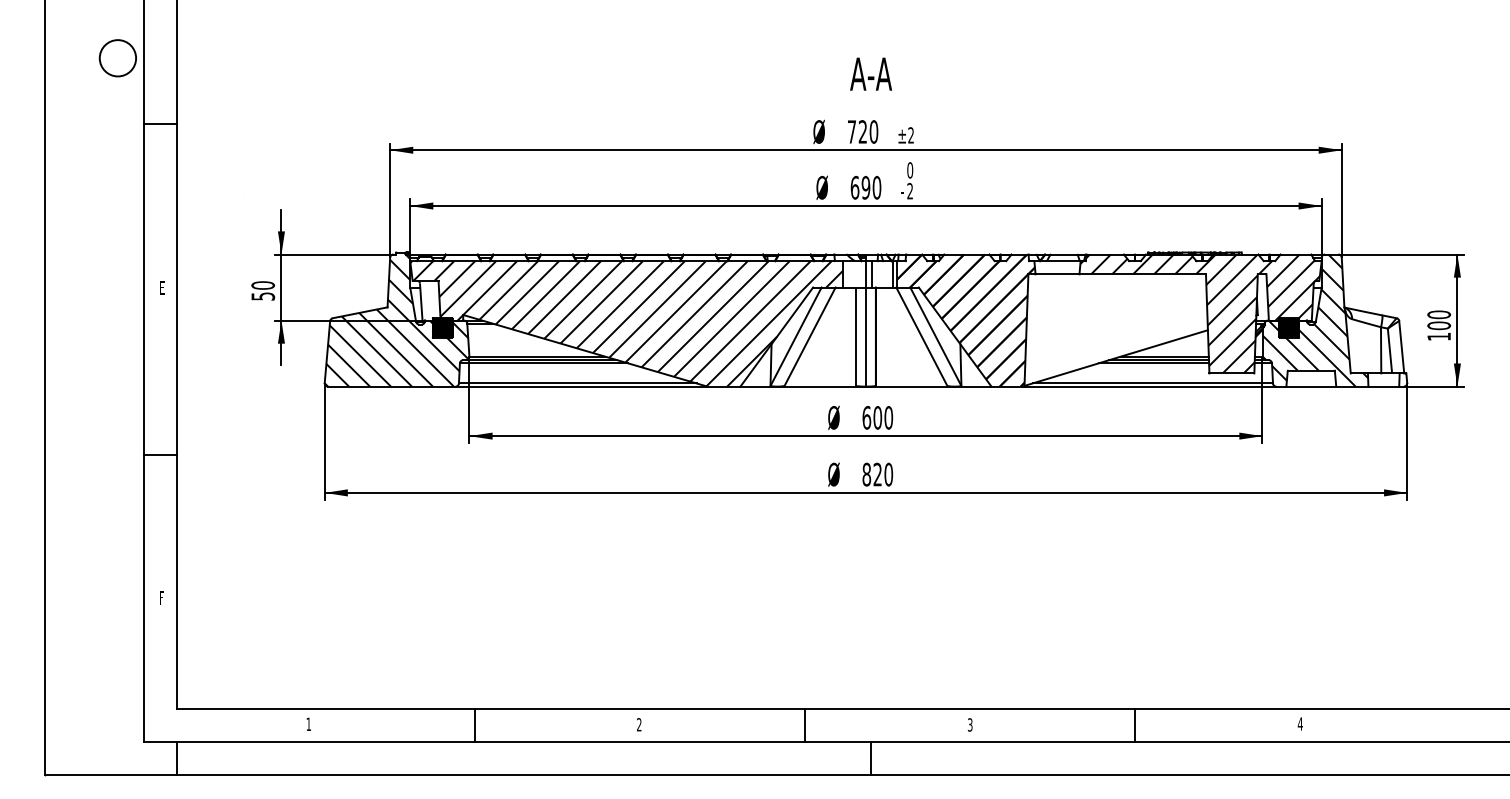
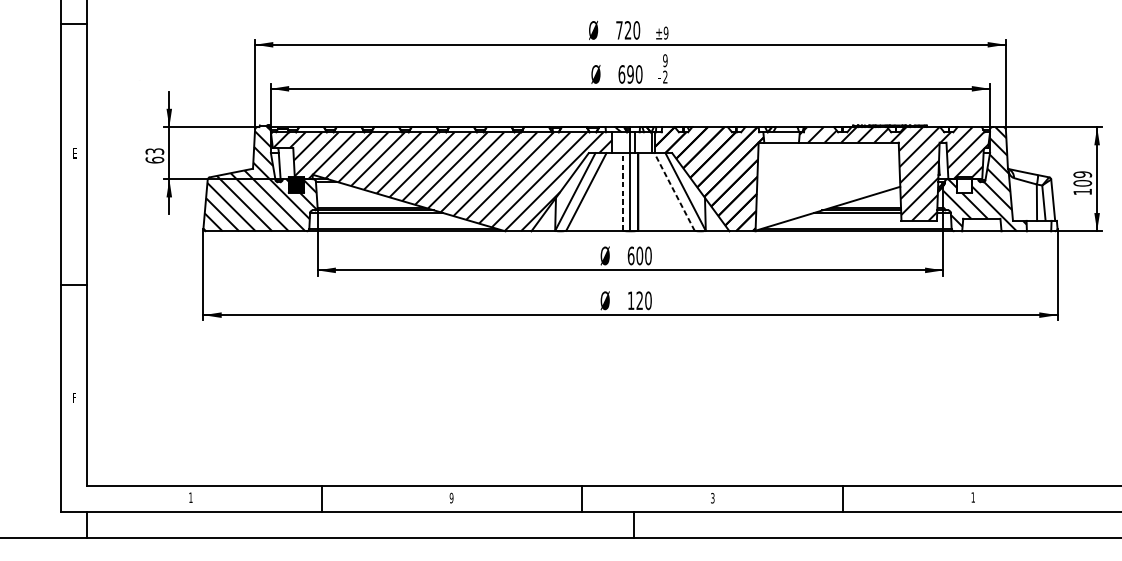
text: (911, 135) -> (666, 33), ±2 -> ±9
text: (909, 170) -> (664, 60), 0 -> 9
text: (263, 290) -> (155, 155), 50 -> 63
text: (1439, 314) -> (1083, 174), 100 -> 109
hatch: (1289, 327) -> (964, 184), removed
line: (856, 336) -> (623, 191), solid -> dashed
line: (921, 336) -> (674, 191), solid -> dashed
text: (866, 474) -> (630, 300), 820 -> 120
text: (1299, 723) -> (972, 497), 4 -> 1
text: (638, 724) -> (451, 497), 2 -> 9

